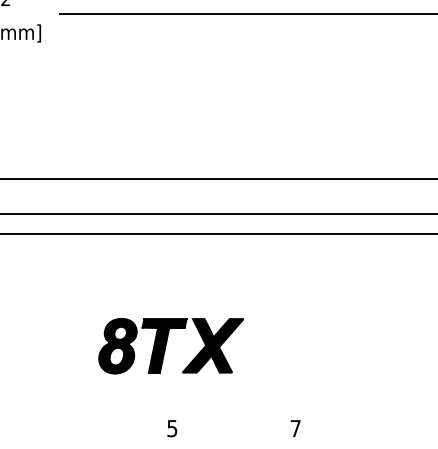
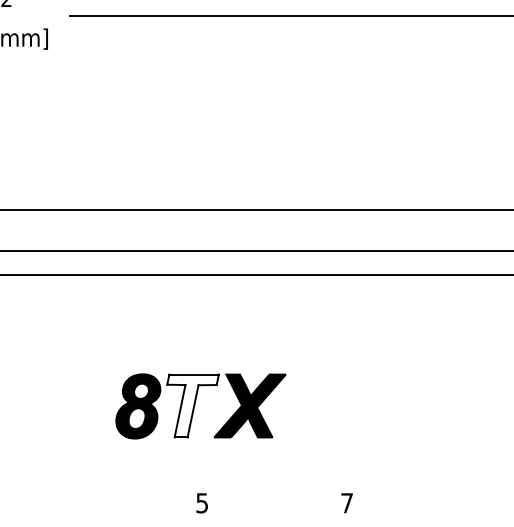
fill: (164, 345) -> (192, 405), removed

